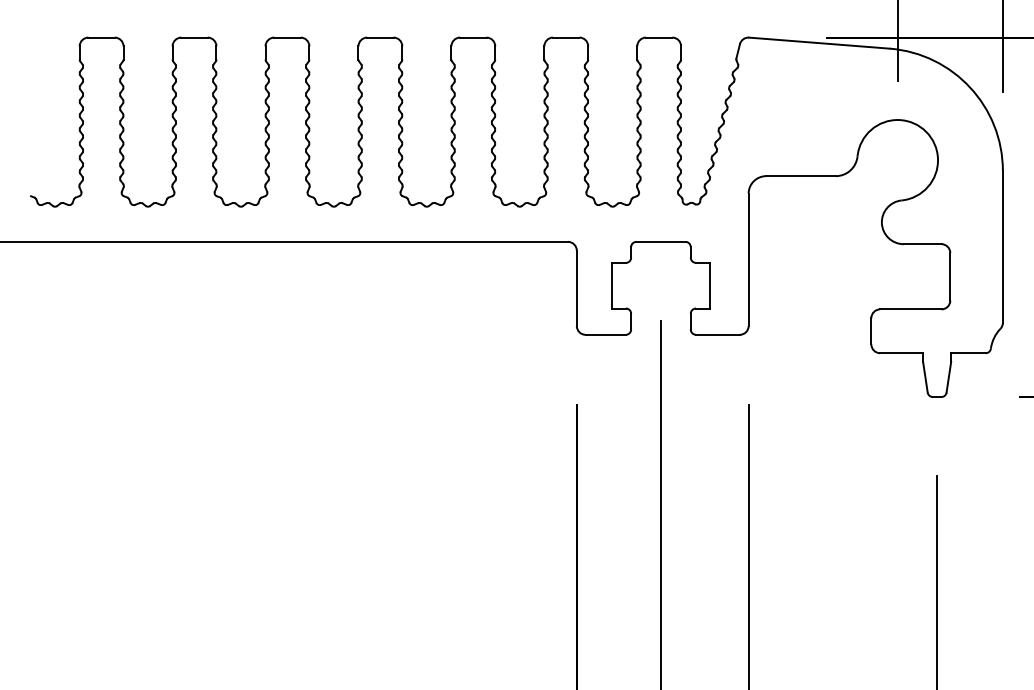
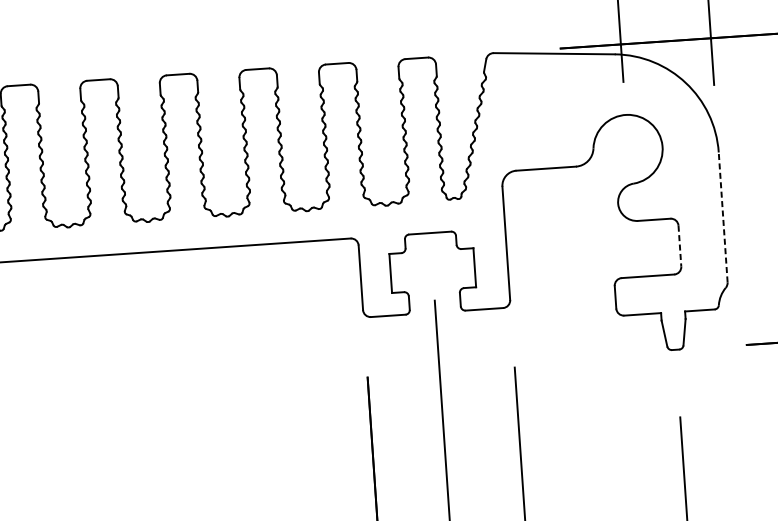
line: (1002, 246) -> (722, 217), solid -> dashed
line: (950, 276) -> (680, 245), solid -> dashed

